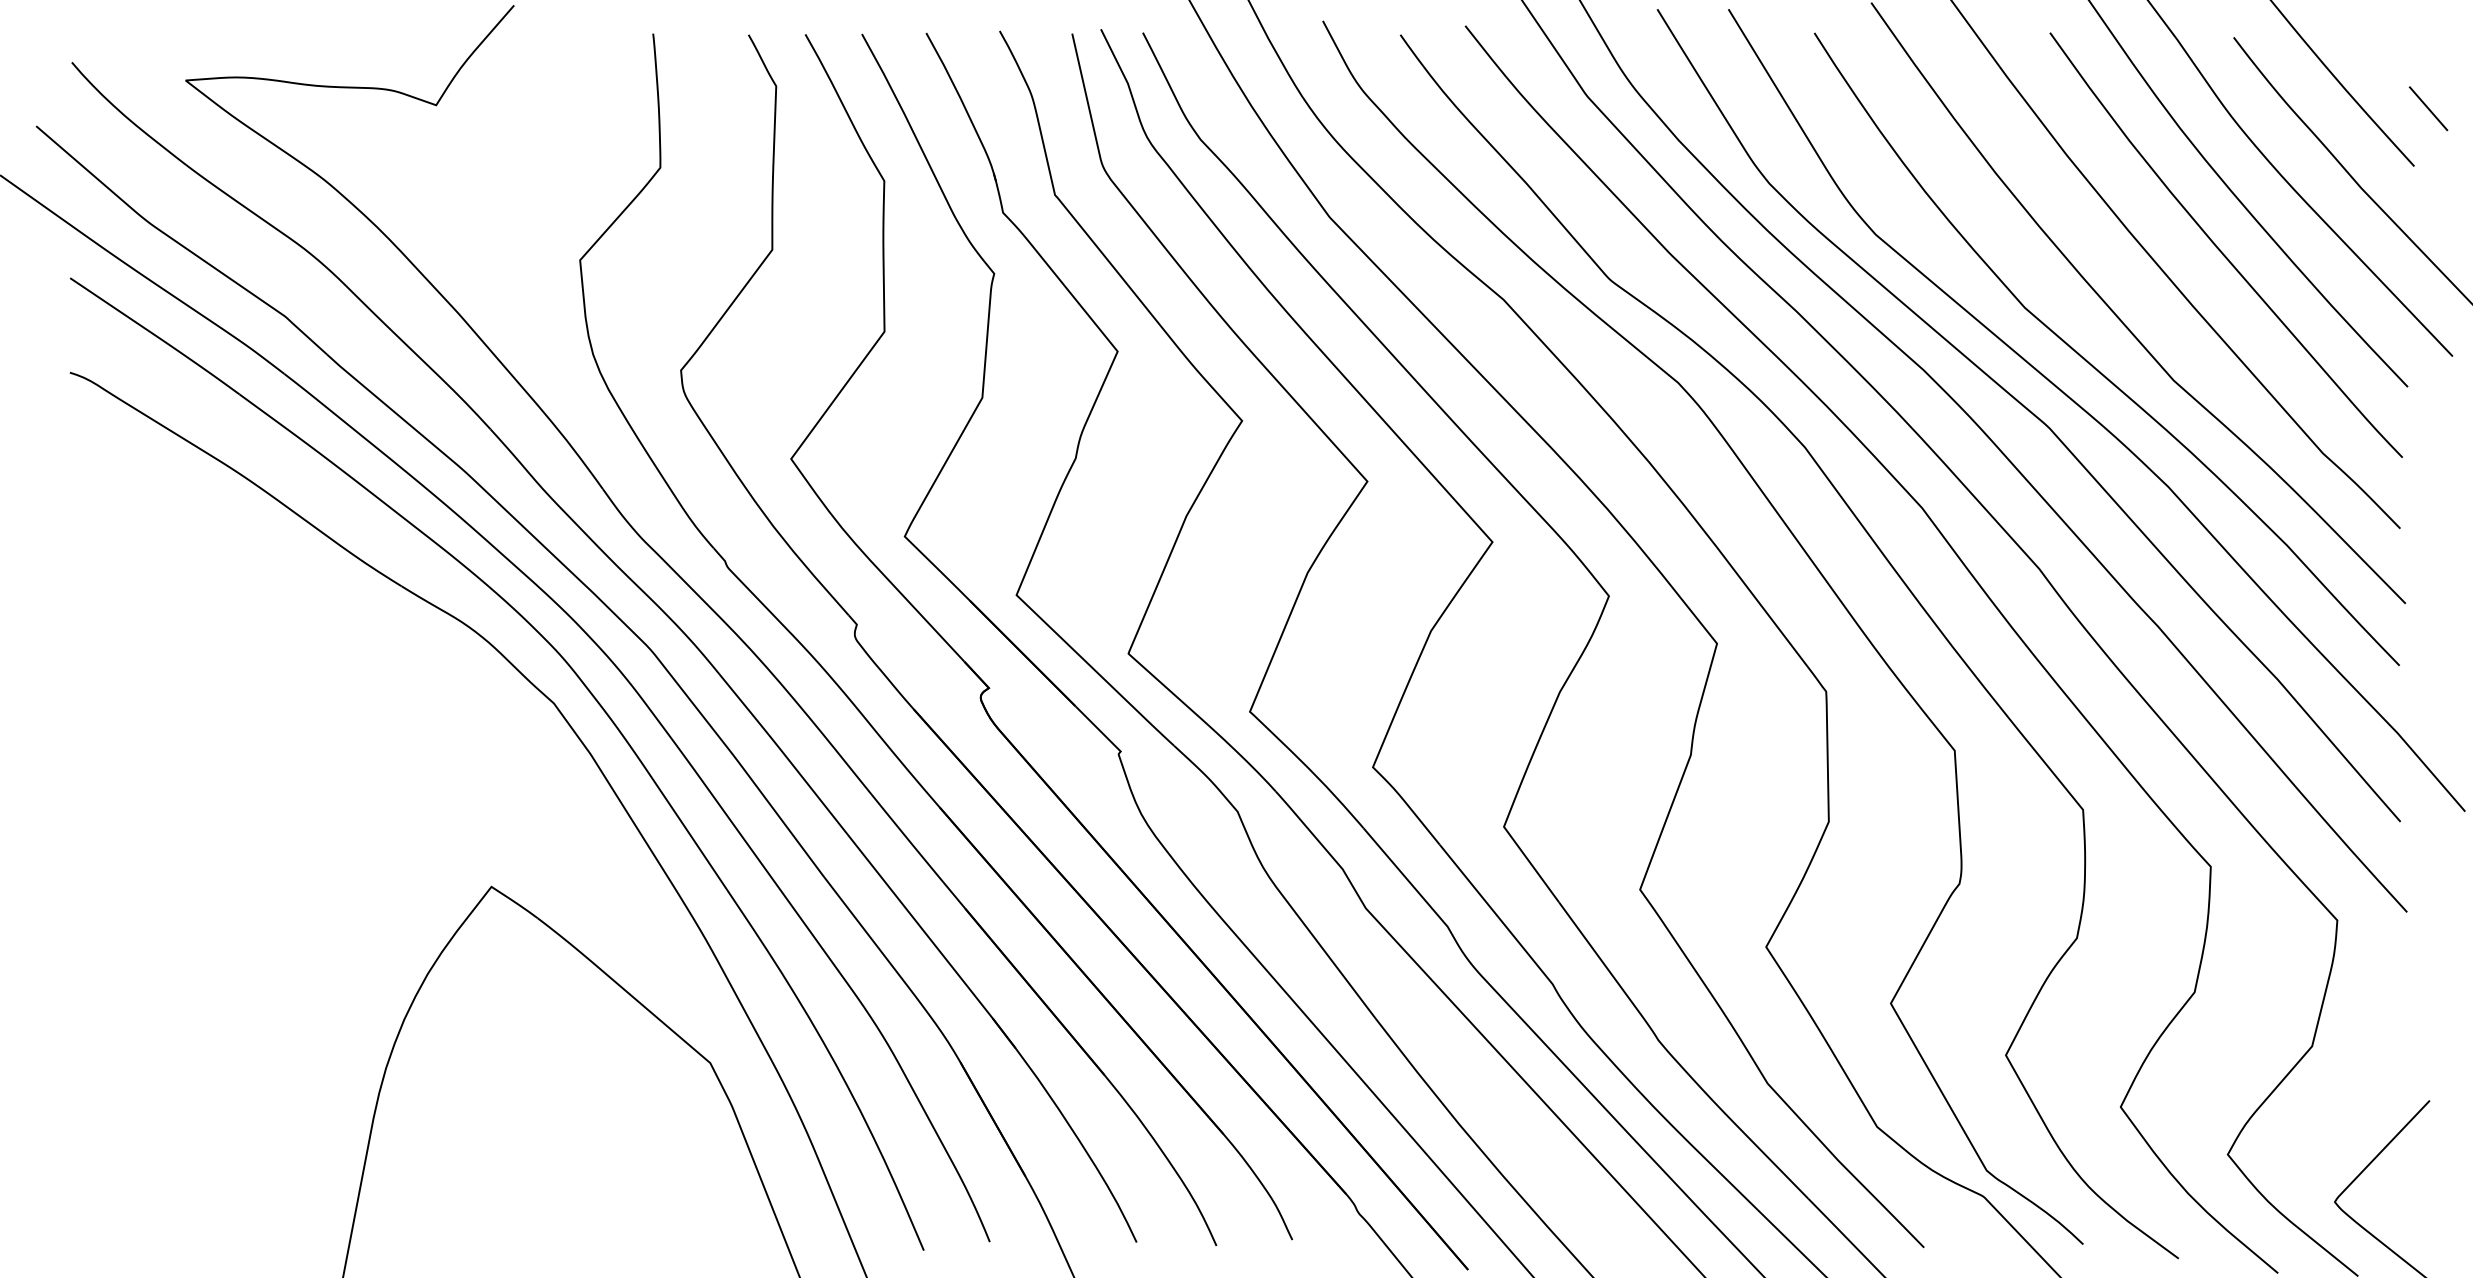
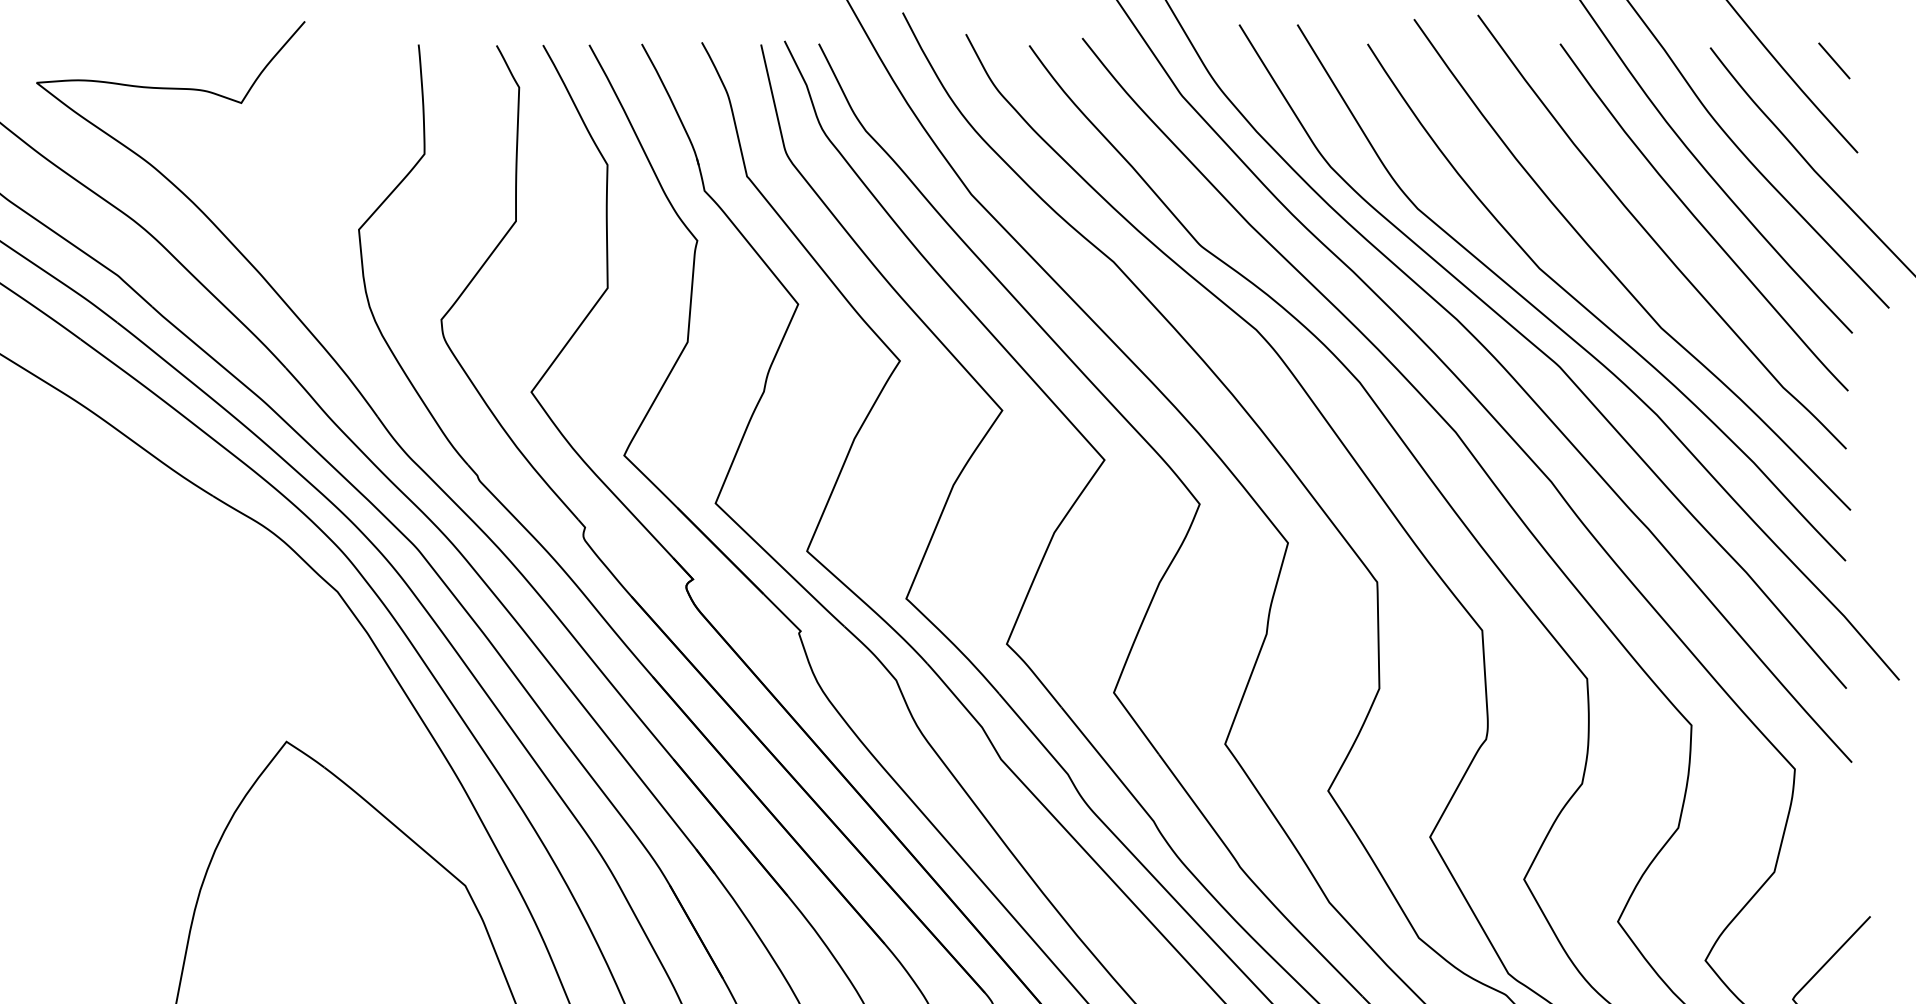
line: (2428, 108) -> (1834, 60), moved

